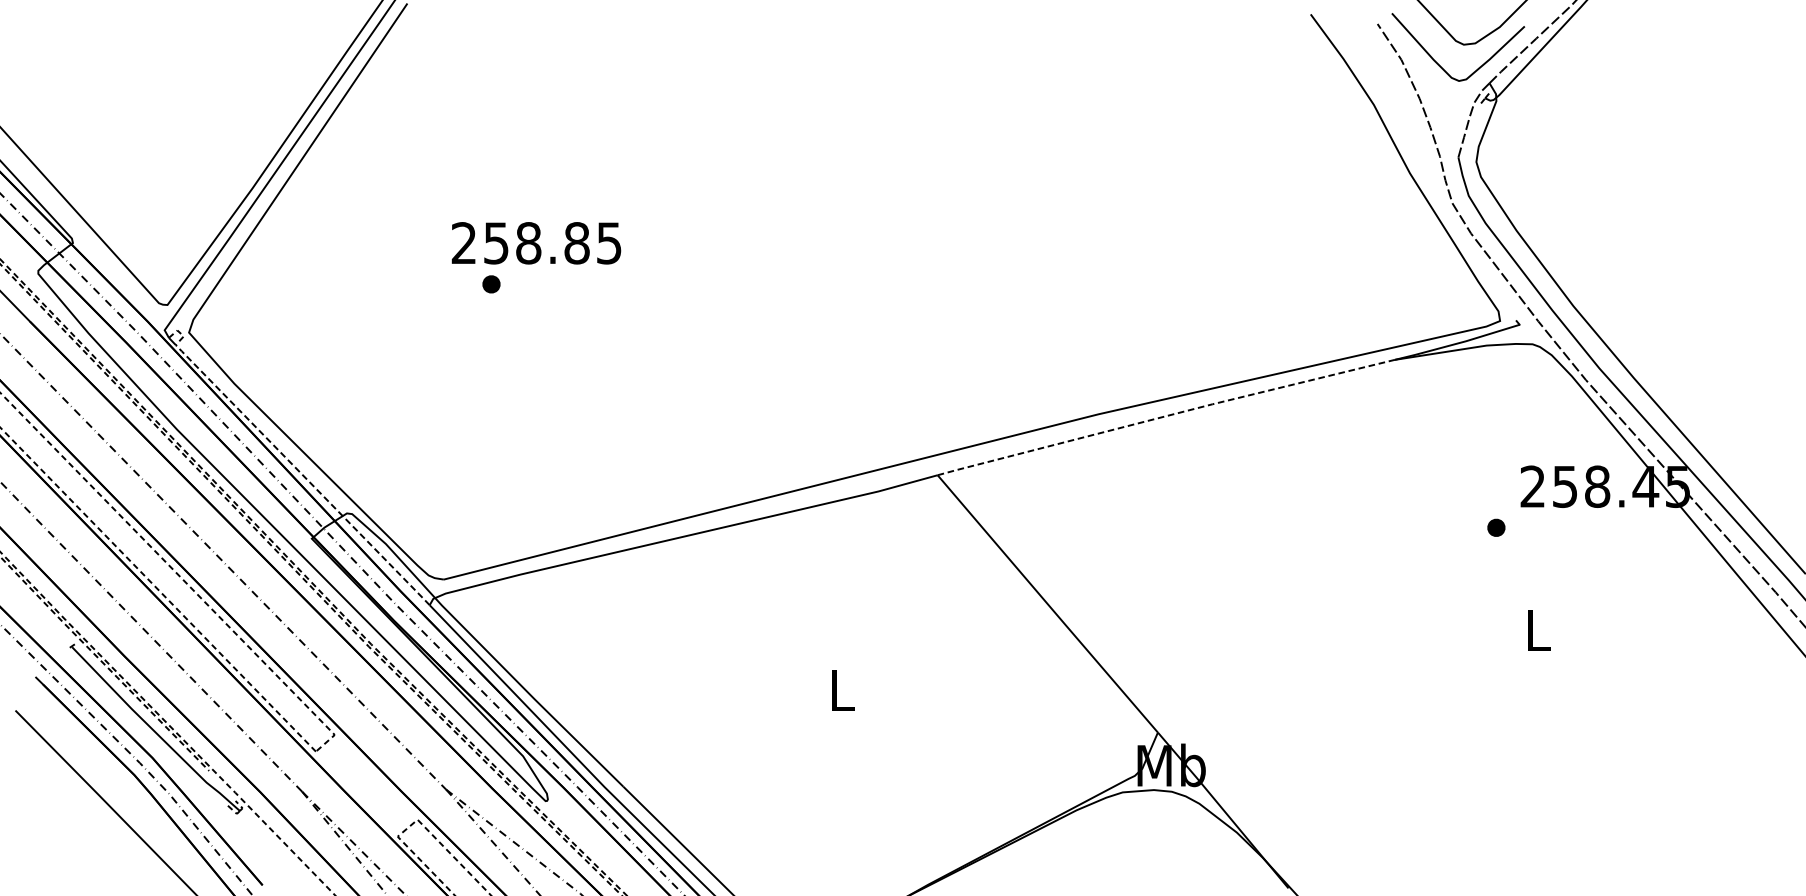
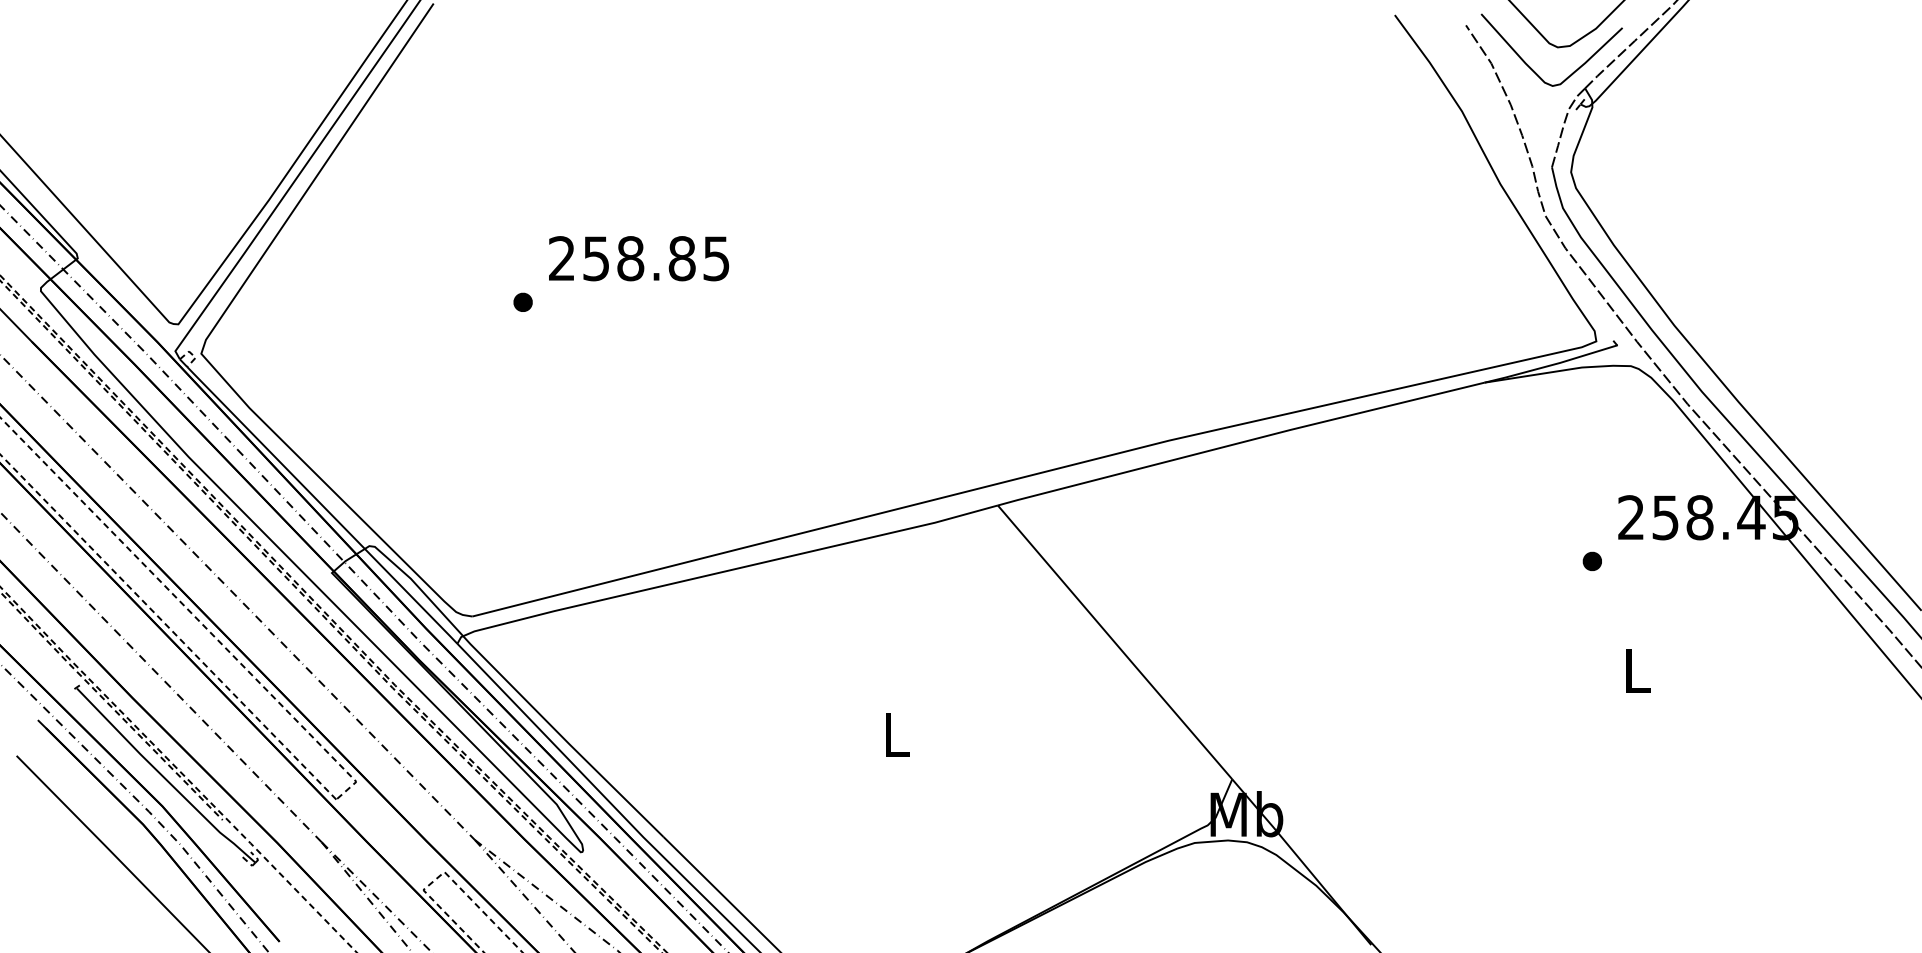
text: (536, 243) -> (639, 258), moved
line: (1166, 416) -> (1241, 442), dashed -> solid
line: (302, 475) -> (322, 505), dashed -> solid

